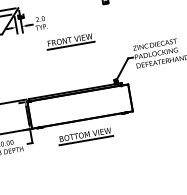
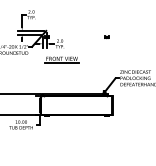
part: (69, 41) -> (61, 59), moved
part: (84, 136) -> (76, 126), removed

